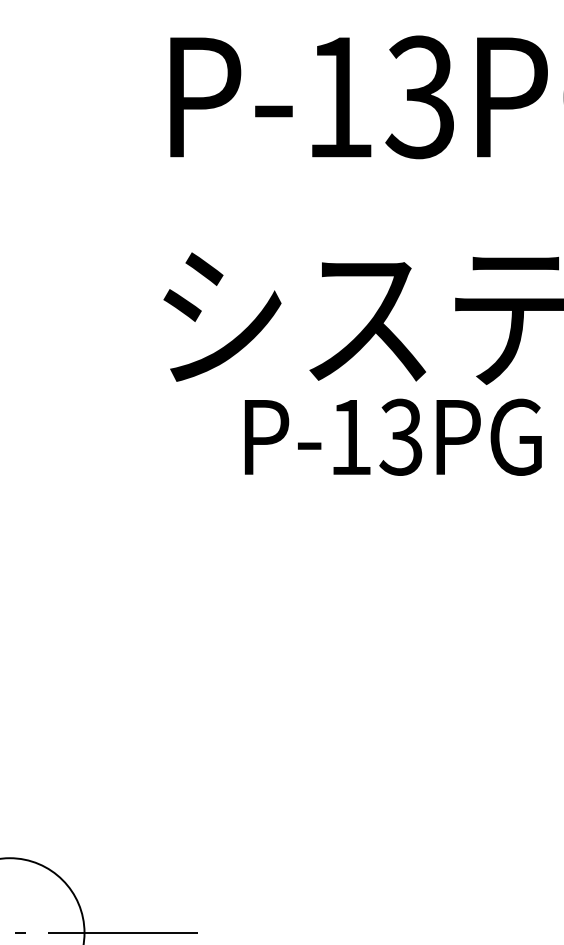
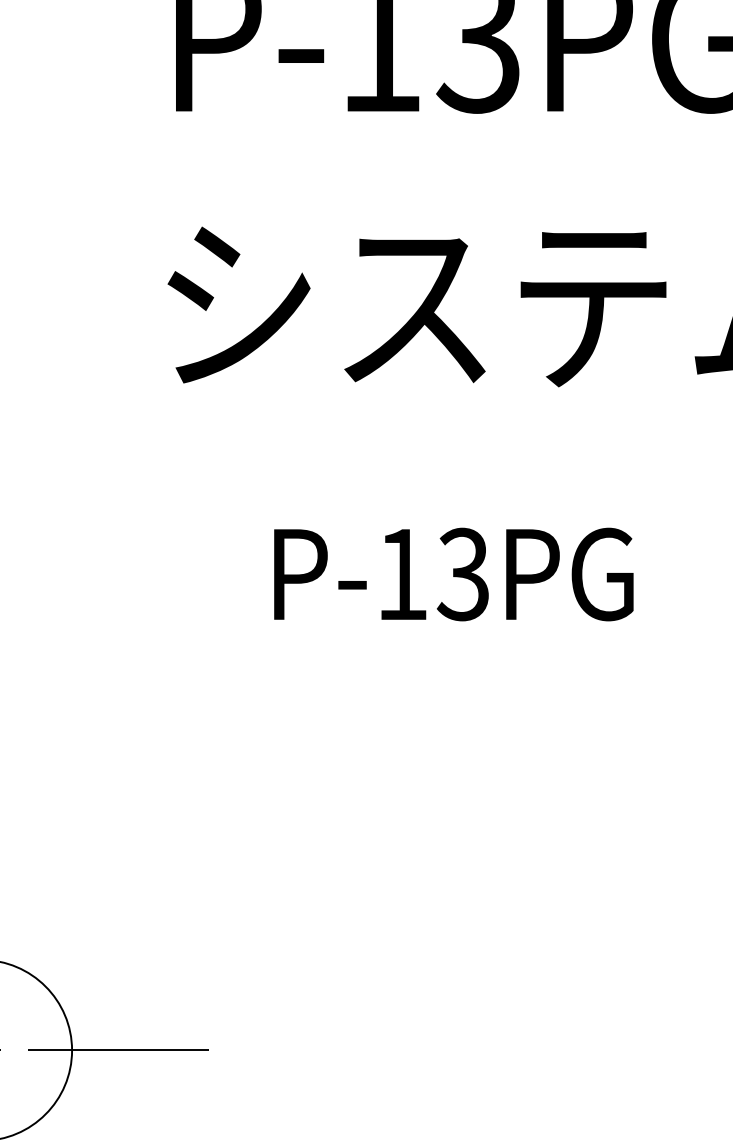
text: (393, 437) -> (453, 574), moved

